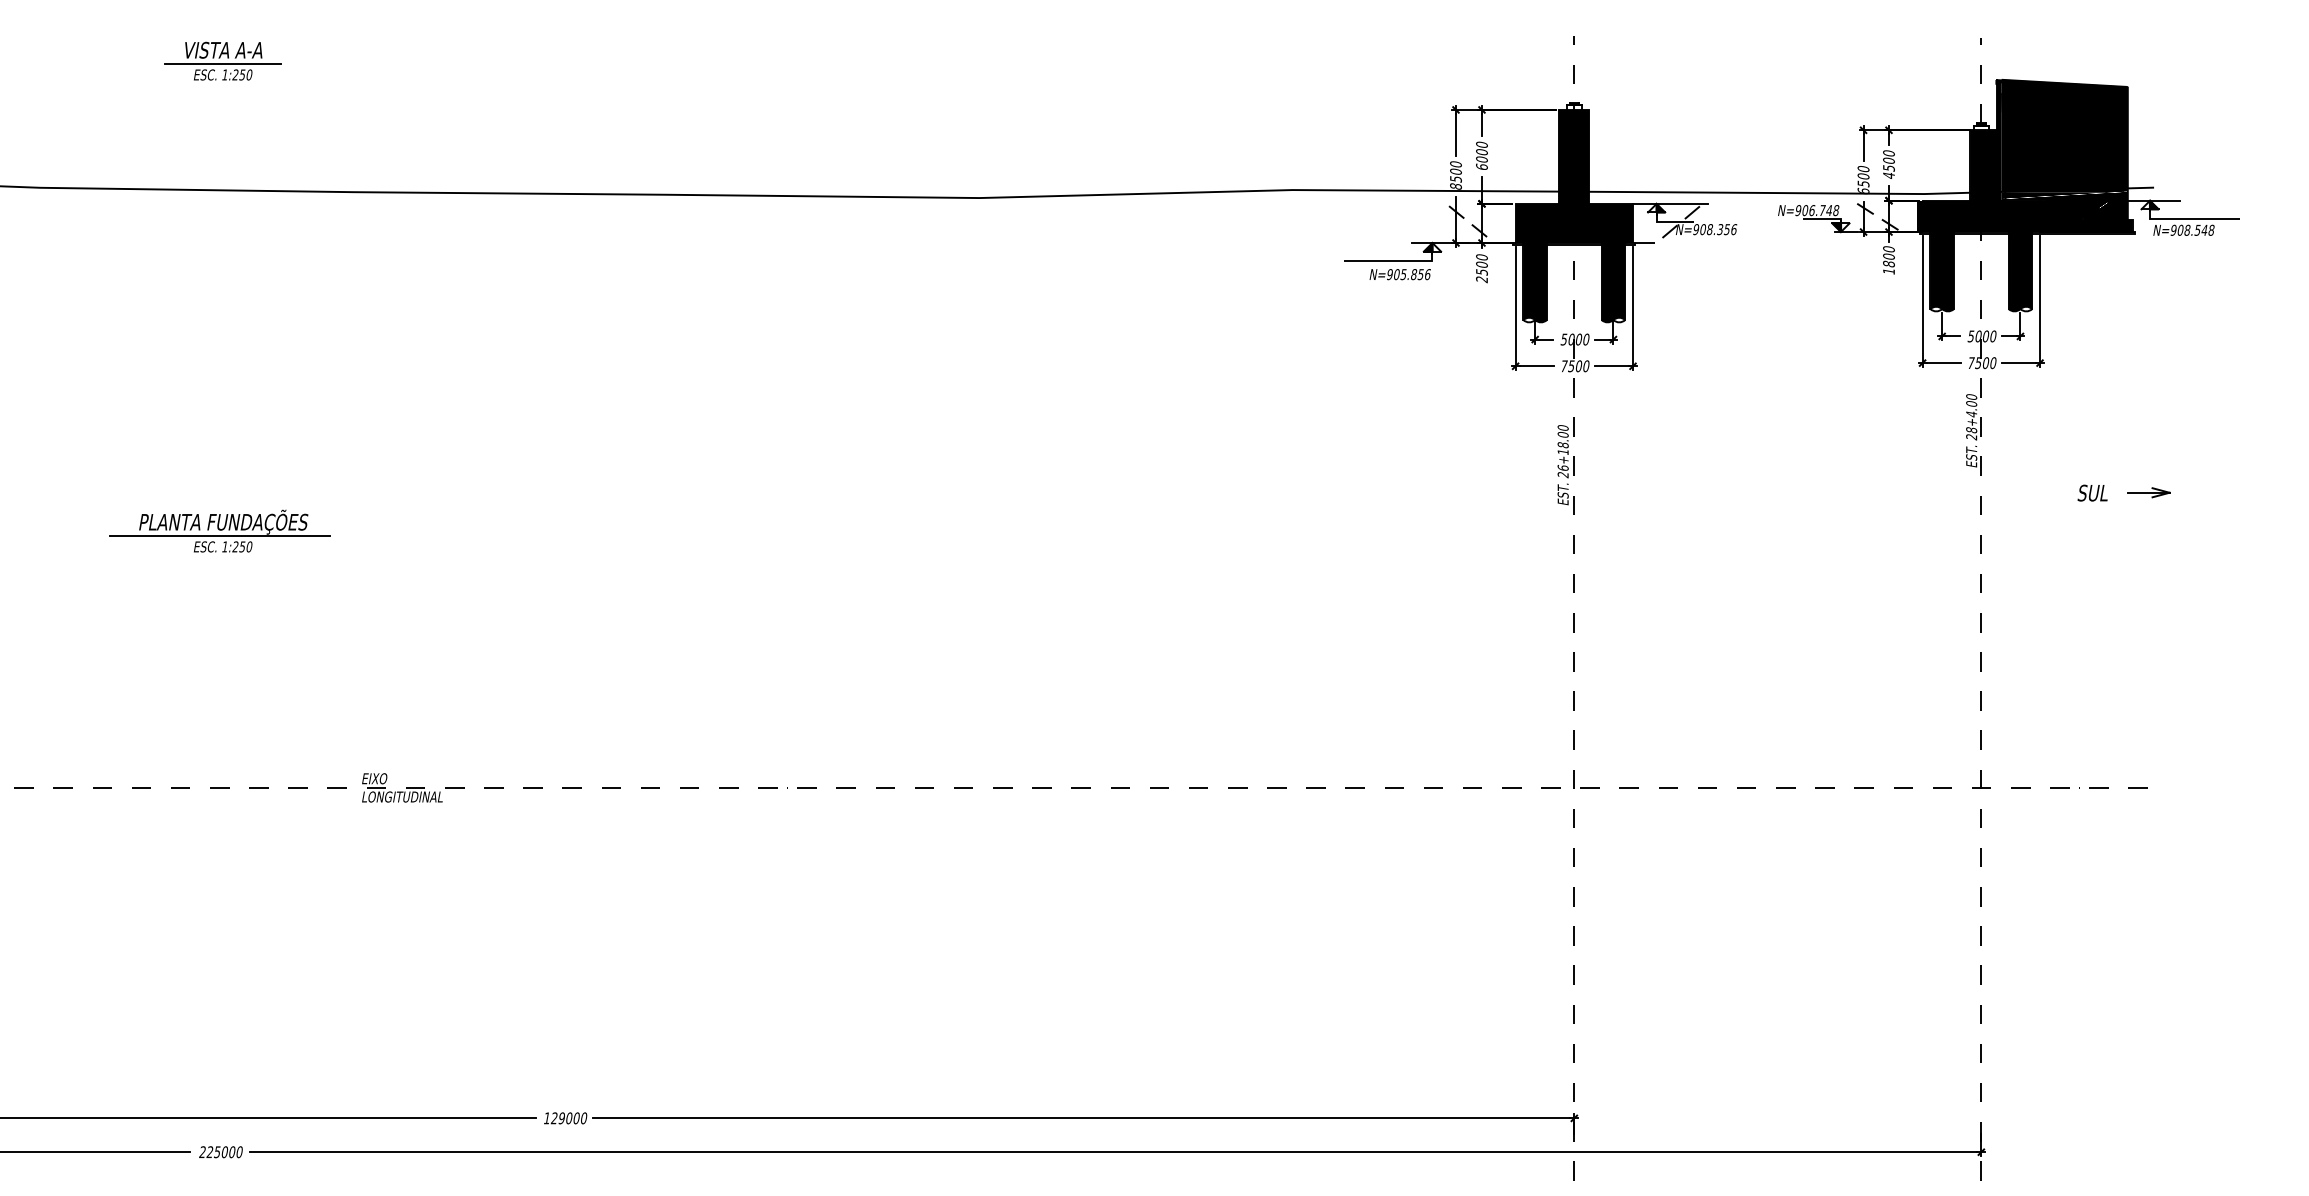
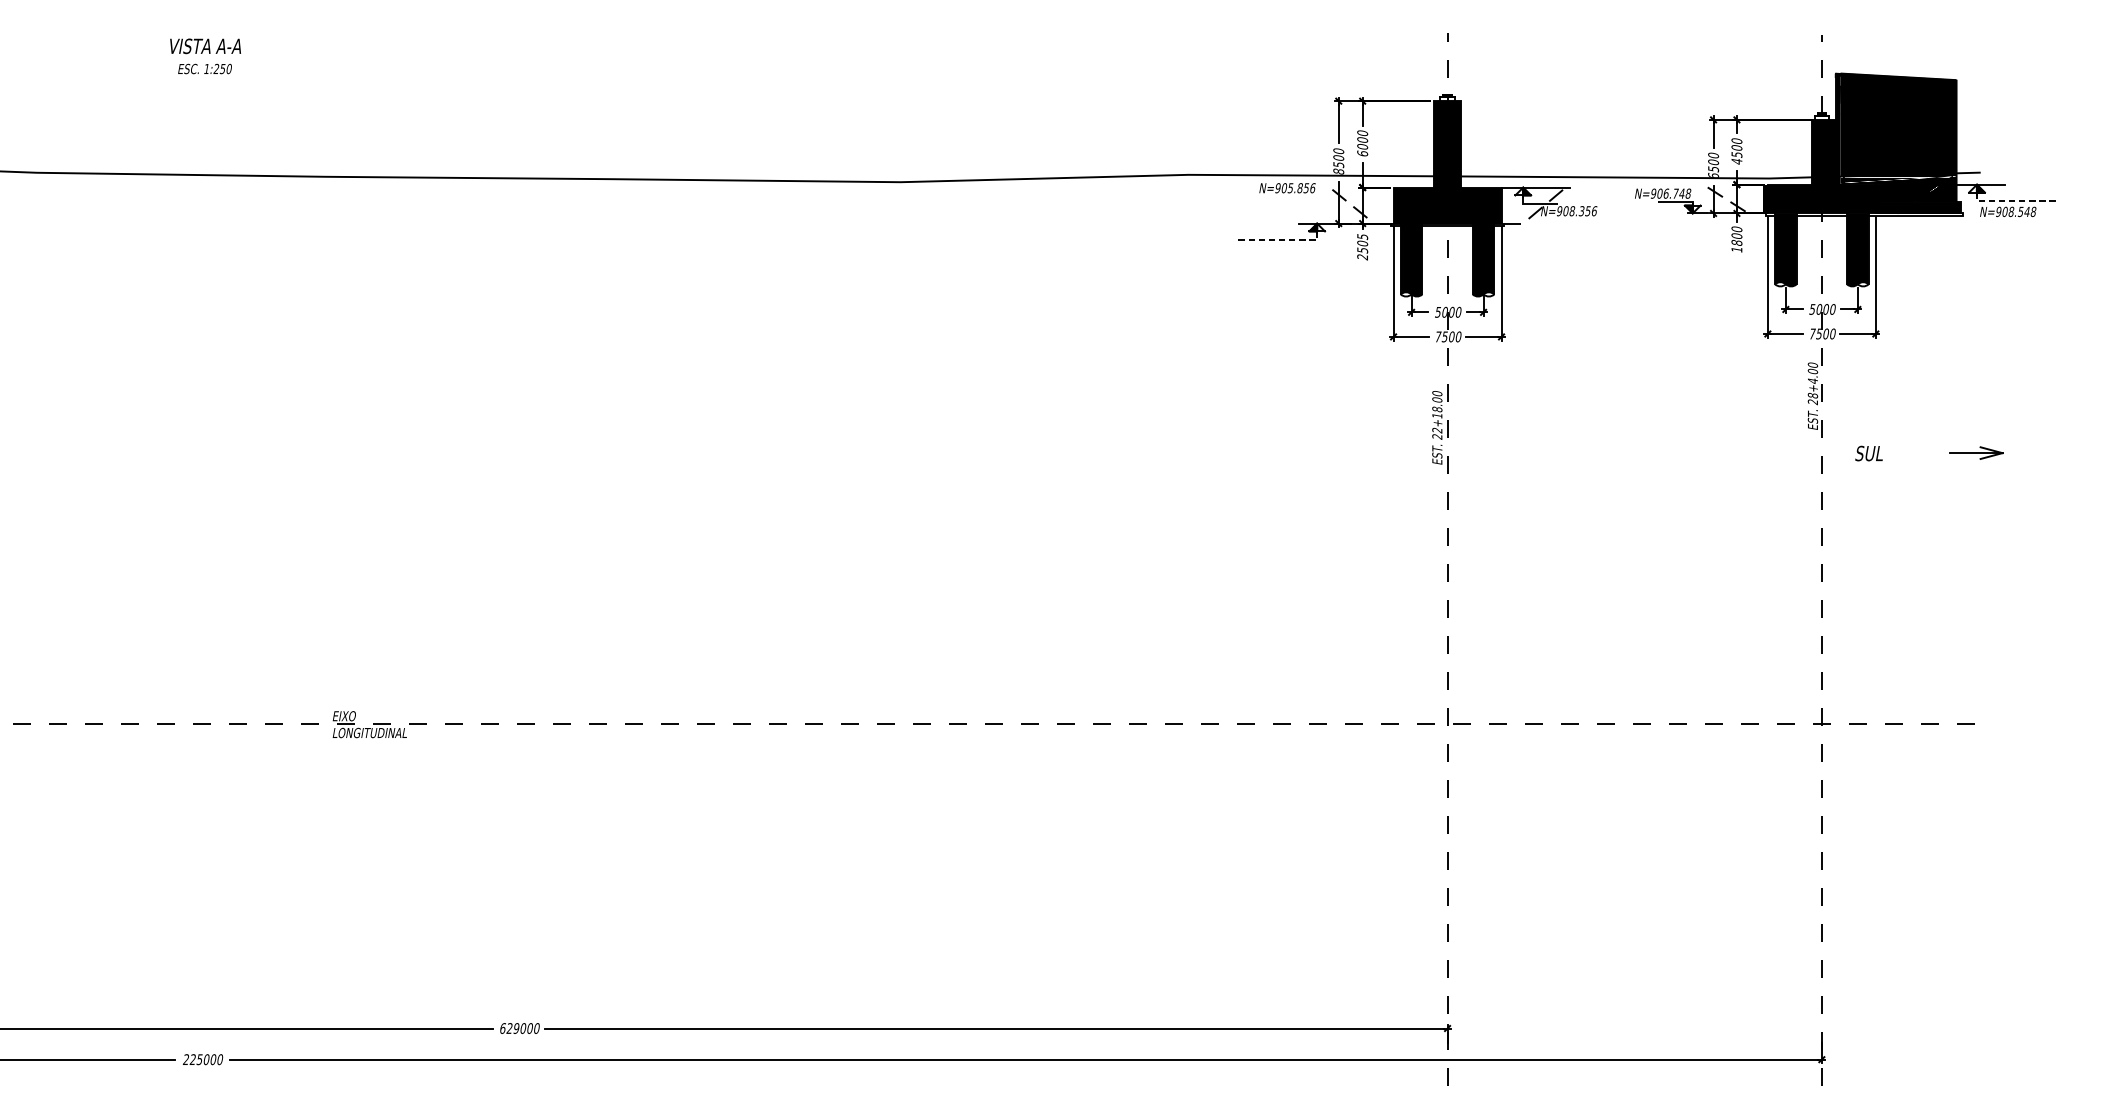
line: (222, 64) -> (204, 59), removed
line: (2189, 218) -> (2013, 201), solid -> dashed
text: (1481, 257) -> (1362, 236), 2500 -> 2505
line: (1393, 260) -> (1281, 239), solid -> dashed
text: (1399, 274) -> (1286, 188), moved
text: (1562, 468) -> (1436, 430), 26+18.00 -> 22+18.00
text: (2092, 492) -> (1868, 452), moved
part: (2148, 492) -> (1975, 452), size x1.4
part: (219, 530) -> (201, 487), removed
text: (547, 1118) -> (503, 1028), 129000 -> 629000

